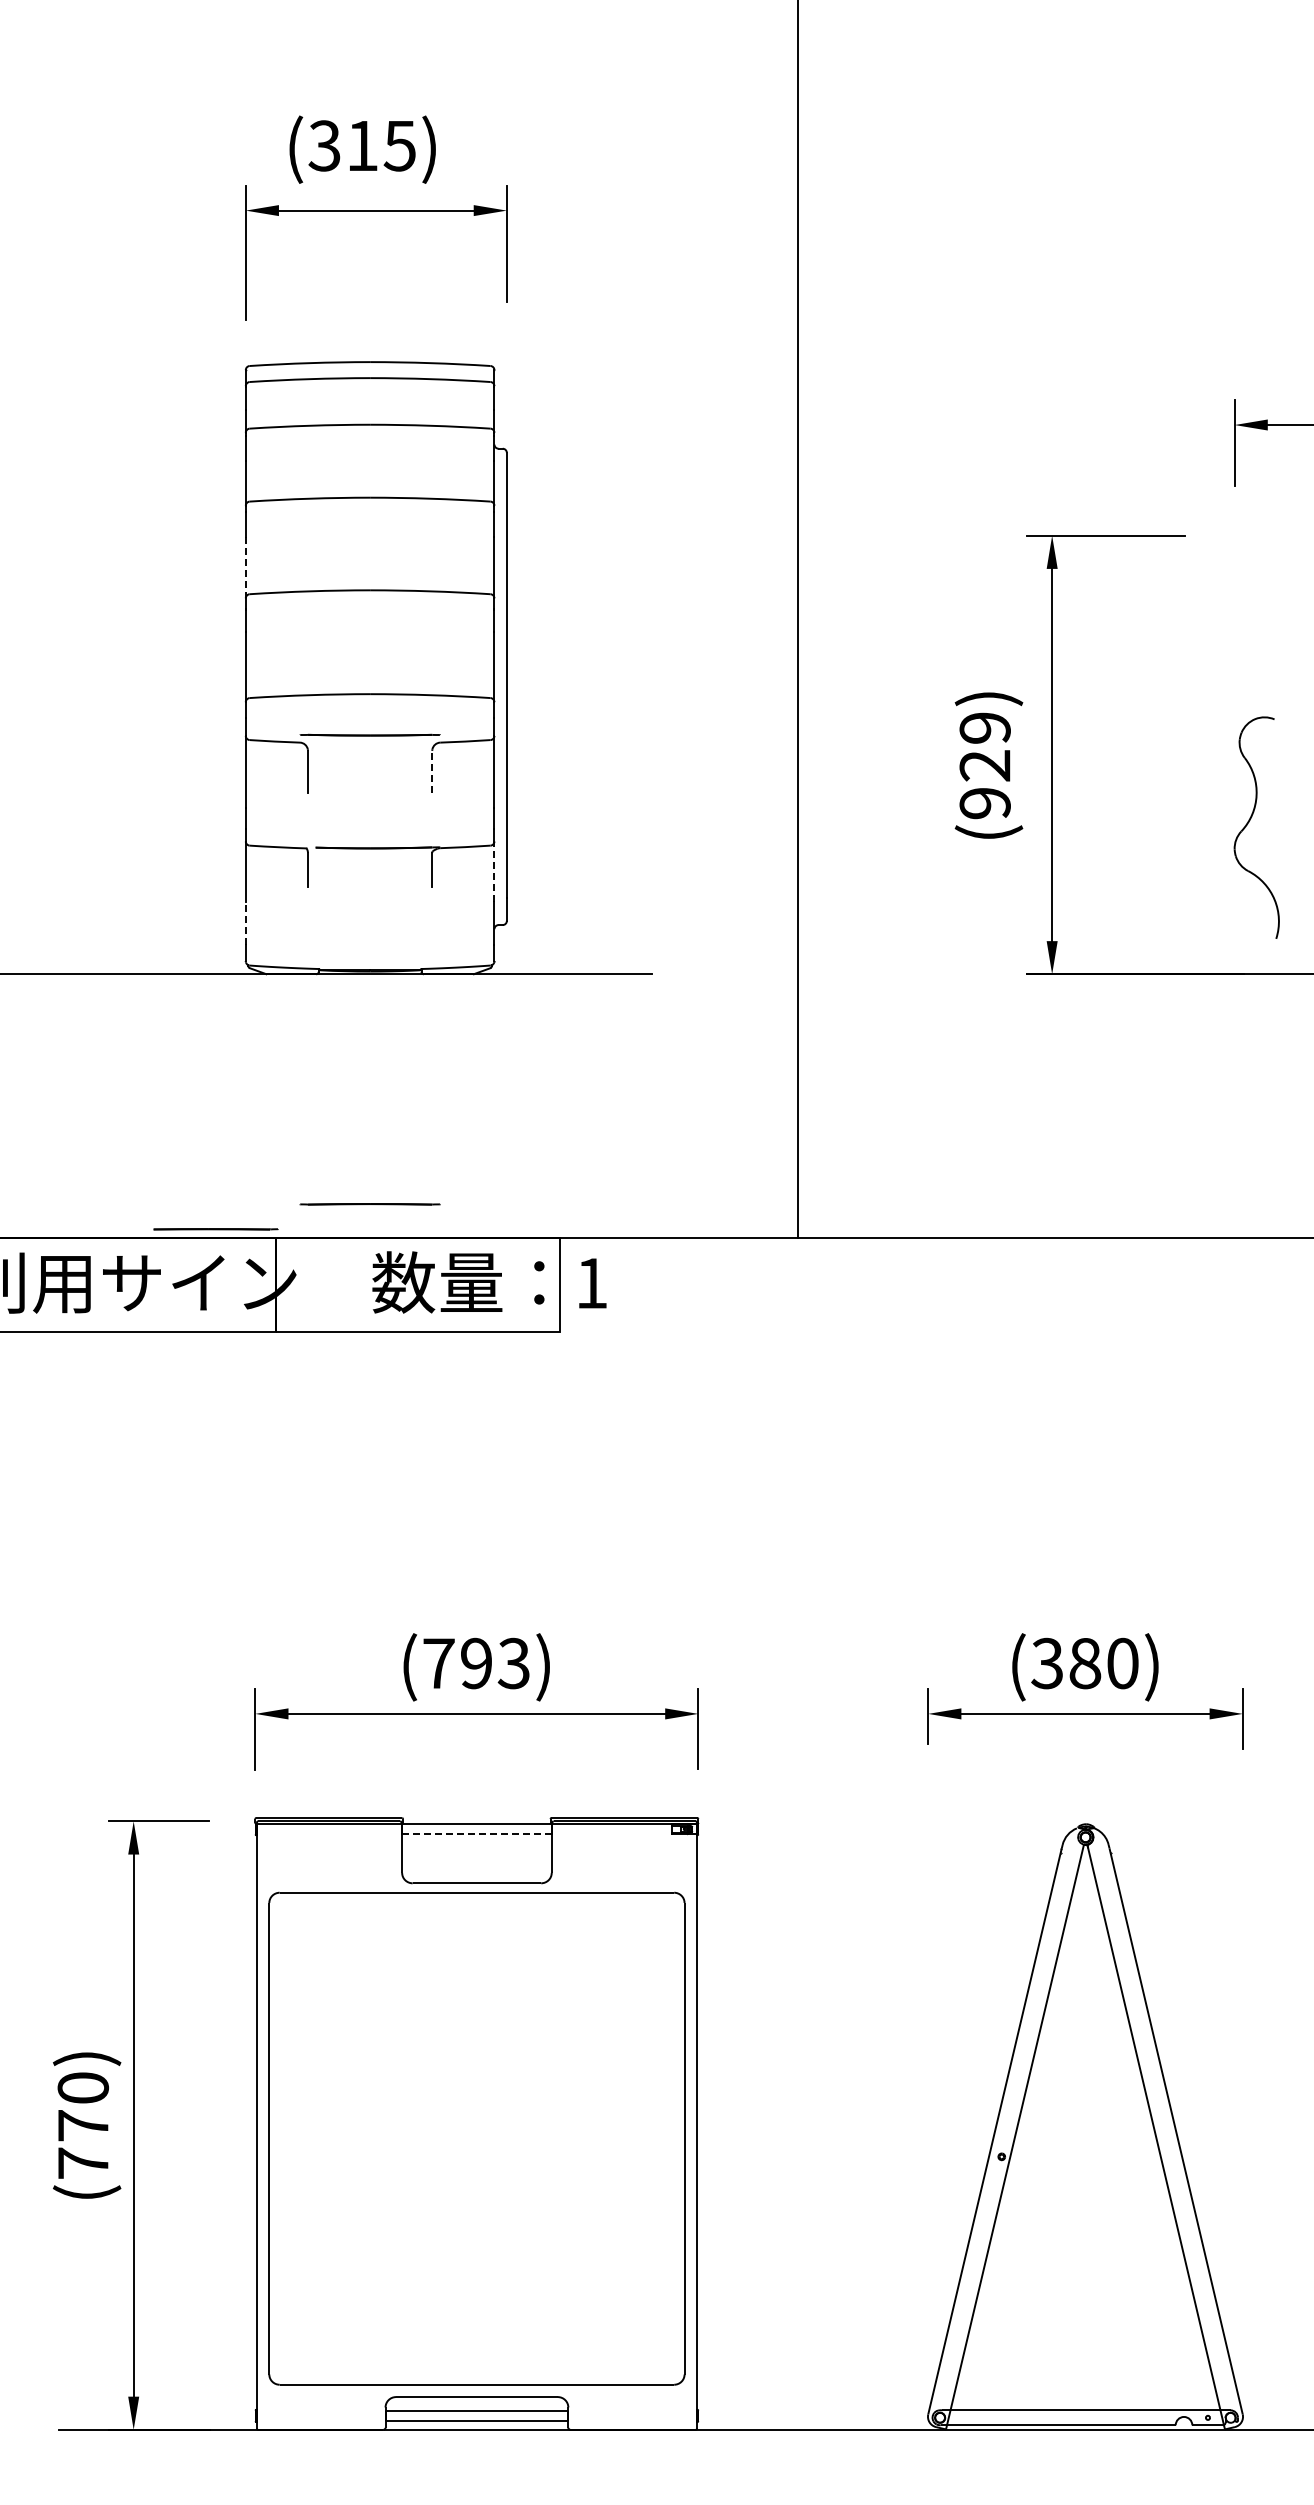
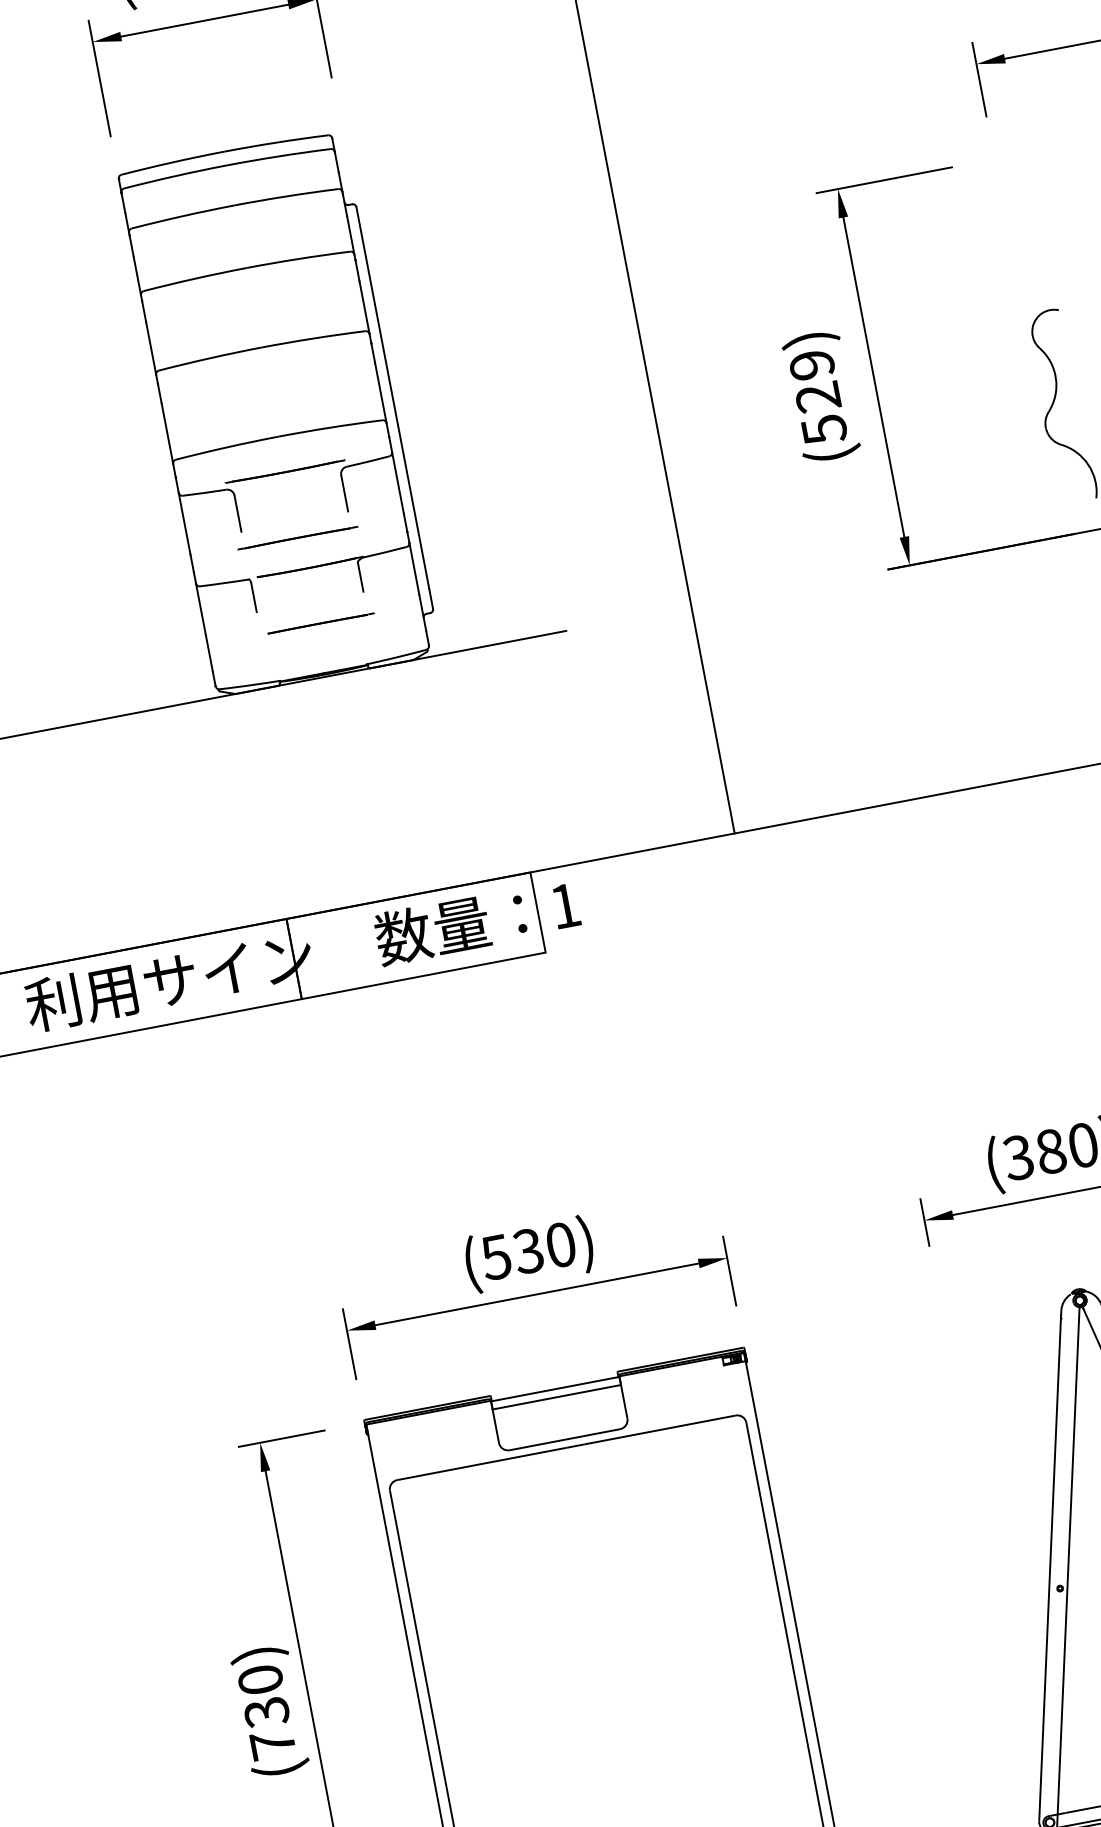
line: (245, 567) -> (150, 348), dashed -> solid
line: (432, 771) -> (344, 492), dashed -> solid
text: (984, 804) -> (823, 430), (929) -> (529)
line: (494, 871) -> (414, 568), dashed -> solid
line: (245, 922) -> (209, 653), dashed -> solid
line: (369, 1204) -> (297, 538), moved
line: (215, 1229) -> (320, 623), moved
text: (475, 1663) -> (527, 1251), (793) -> (530)
line: (476, 1833) -> (556, 1397), dashed -> solid
text: (83, 2126) -> (267, 1712), (770) -> (730)

